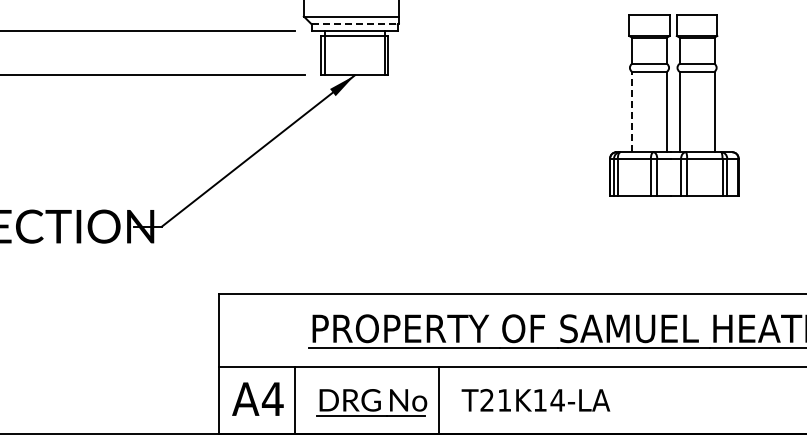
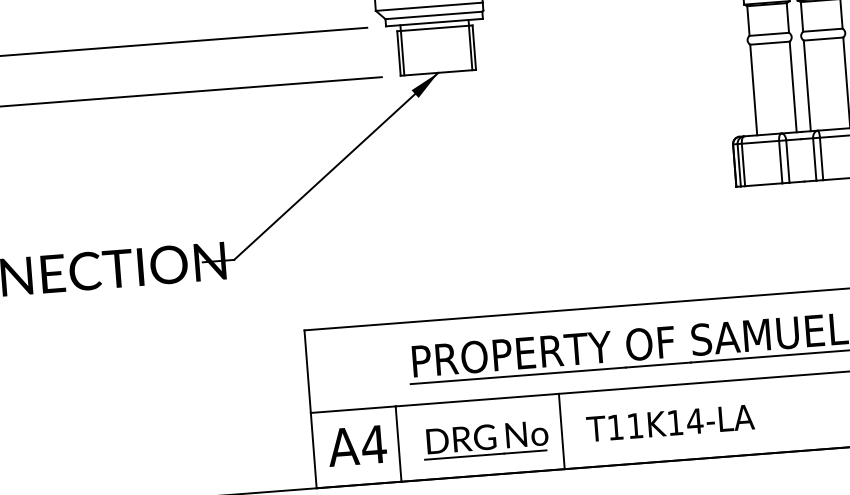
line: (354, 24) -> (433, 15), dashed -> solid
line: (631, 111) -> (753, 89), dashed -> solid
text: (486, 399) -> (614, 426), T21K14-LA -> T11K14-LA

